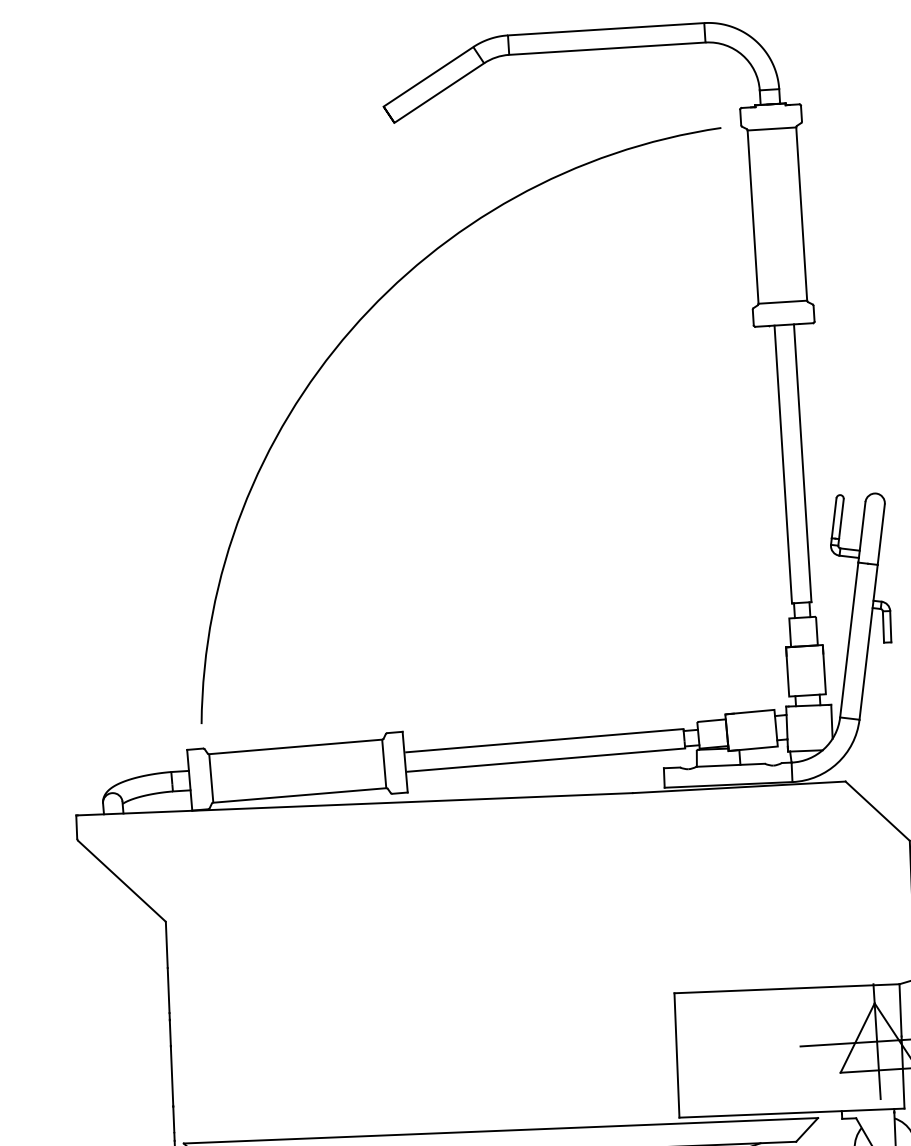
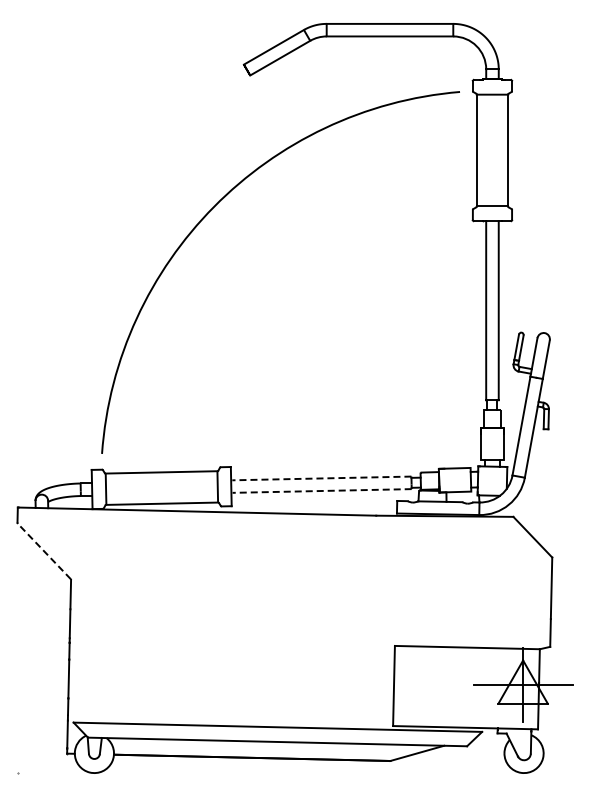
line: (544, 740) -> (321, 478), solid -> dashed
line: (547, 759) -> (322, 490), solid -> dashed
line: (121, 881) -> (44, 551), solid -> dashed

